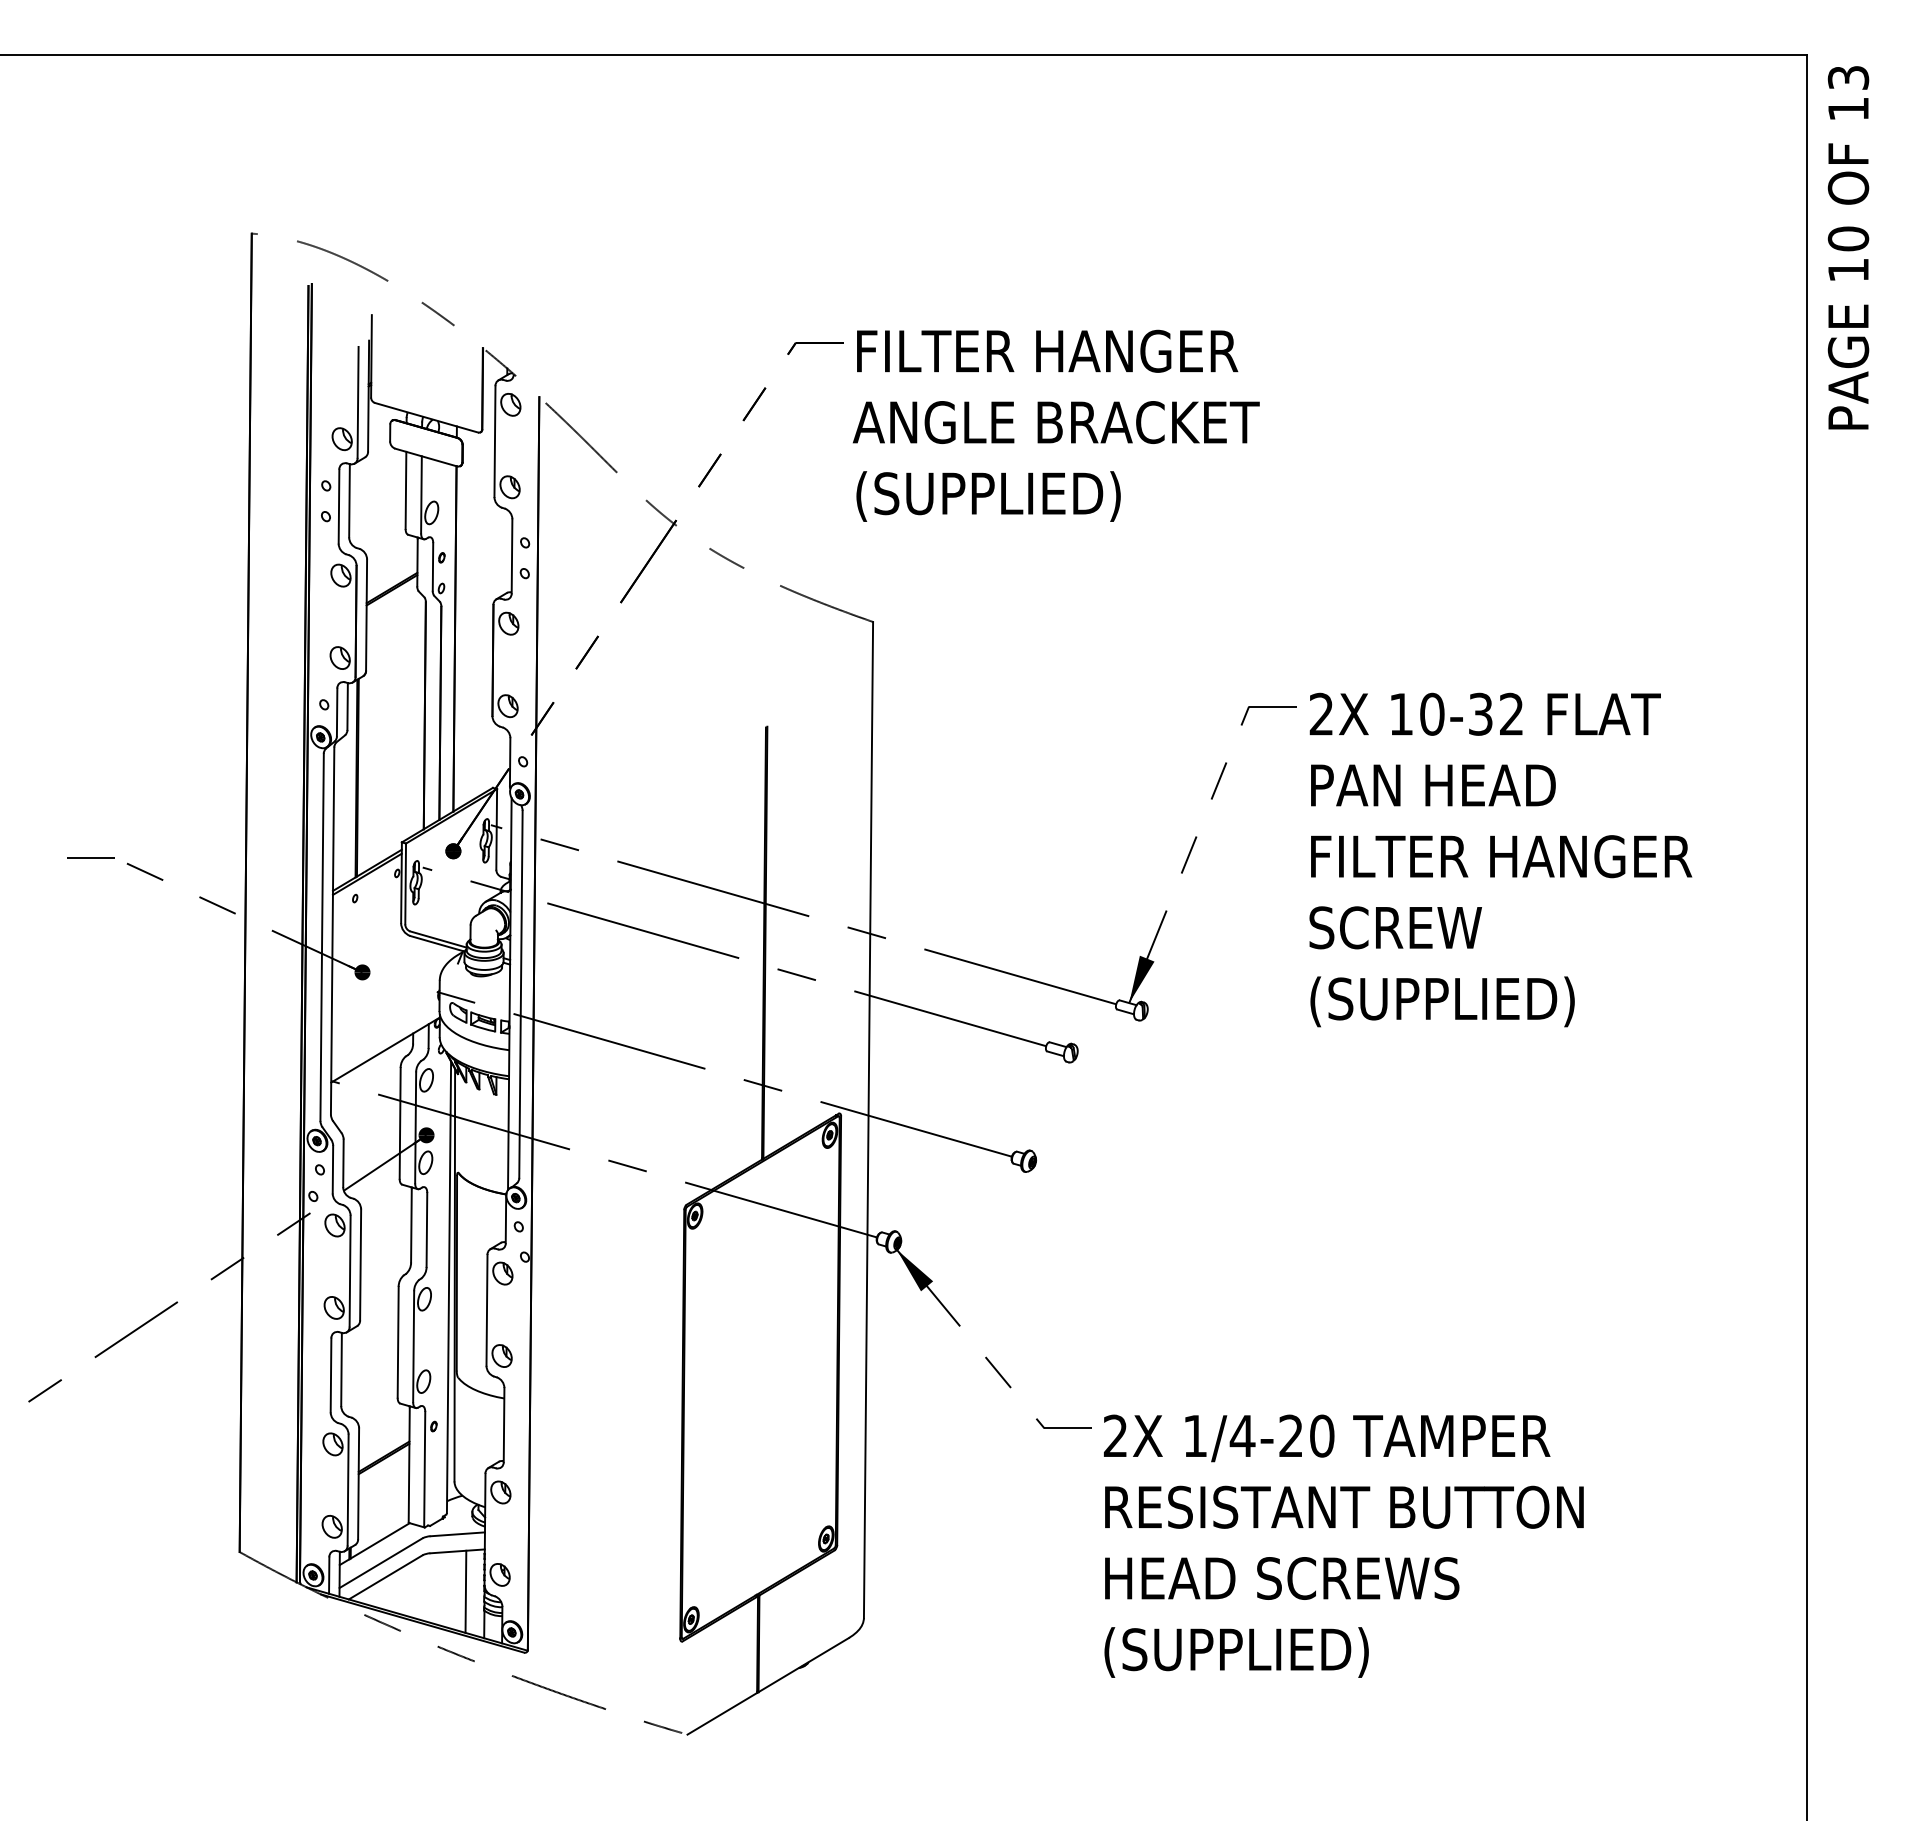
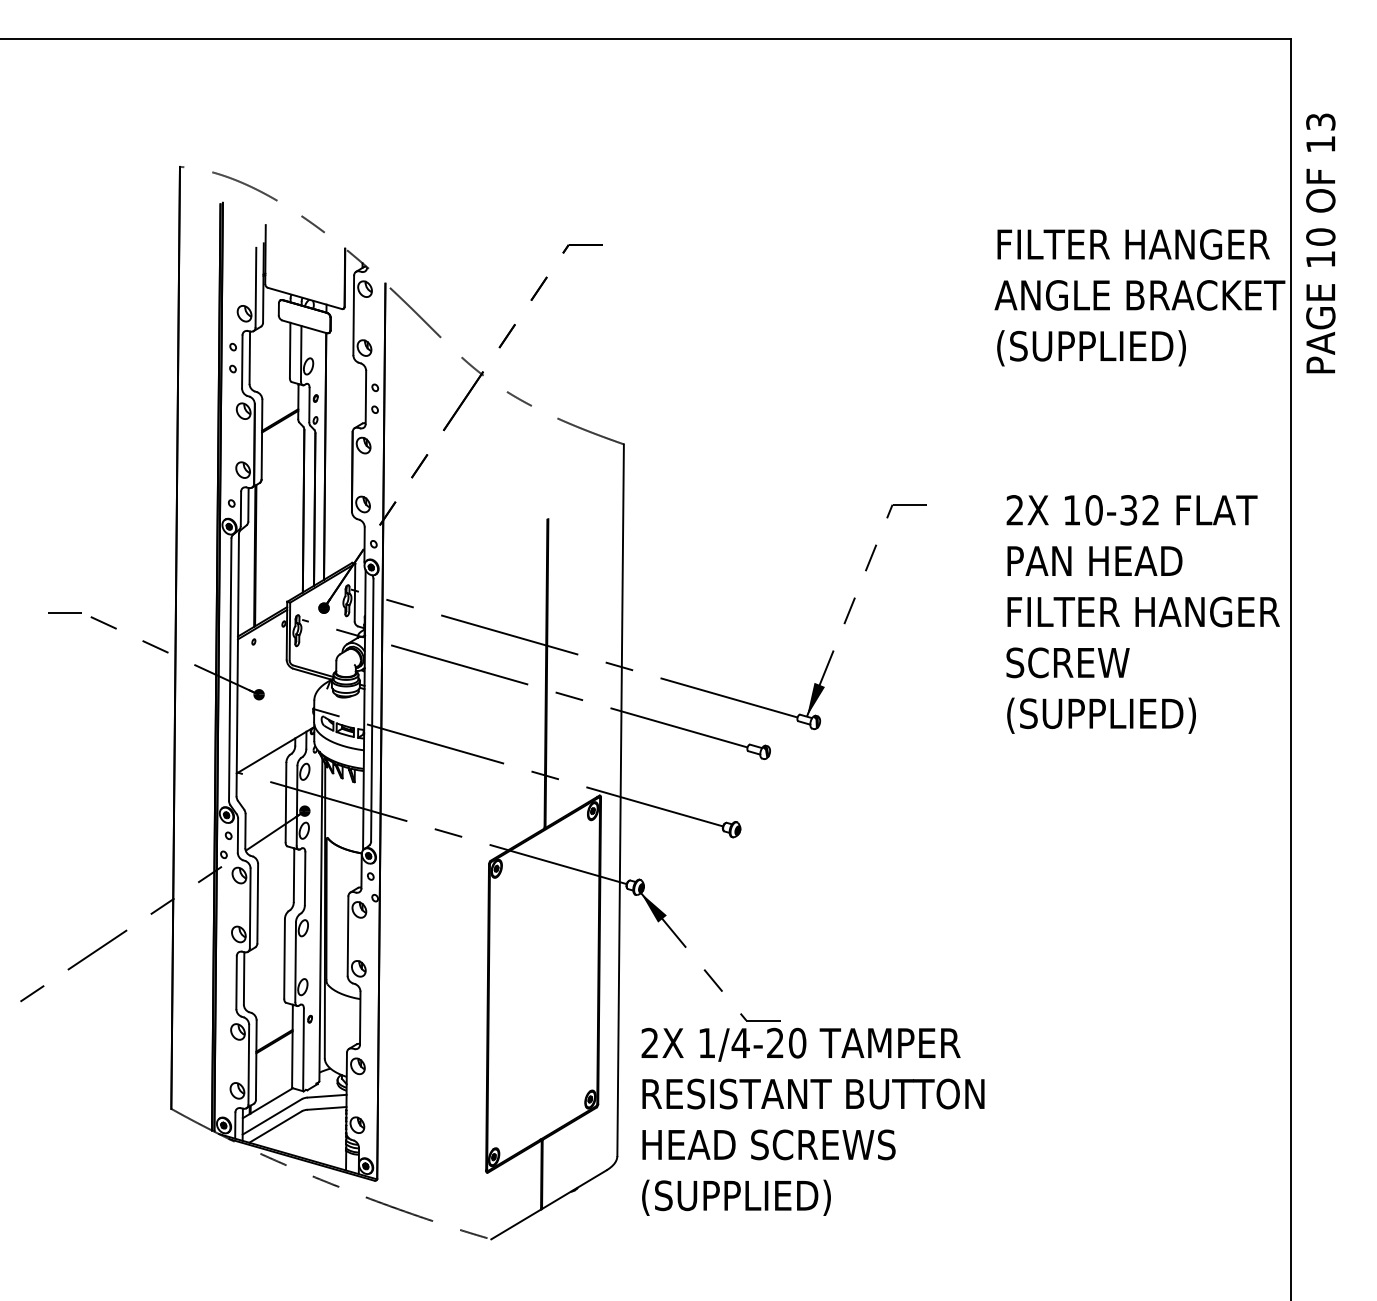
text: (1848, 247) -> (1320, 243), moved
text: (1056, 425) -> (1140, 297), moved
text: (1500, 859) -> (1142, 614), moved
text: (1343, 1545) -> (812, 1121), moved
line: (465, 1591) -> (332, 1137), removed

